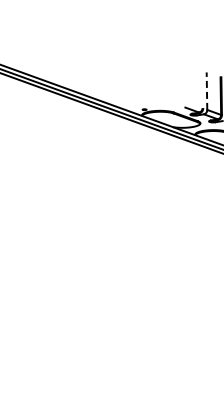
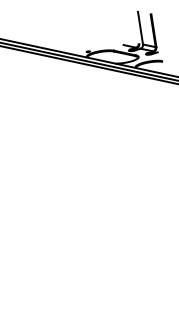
line: (206, 91) -> (140, 28), dashed -> solid

